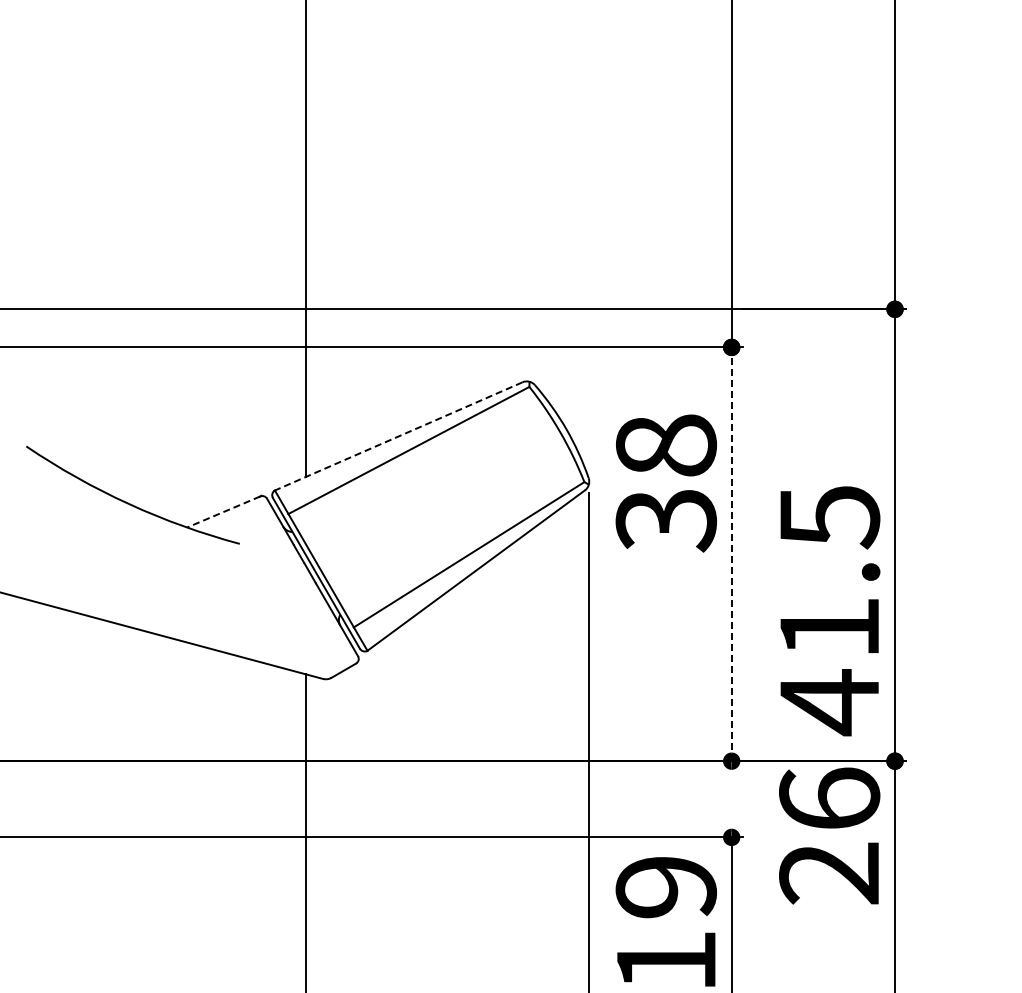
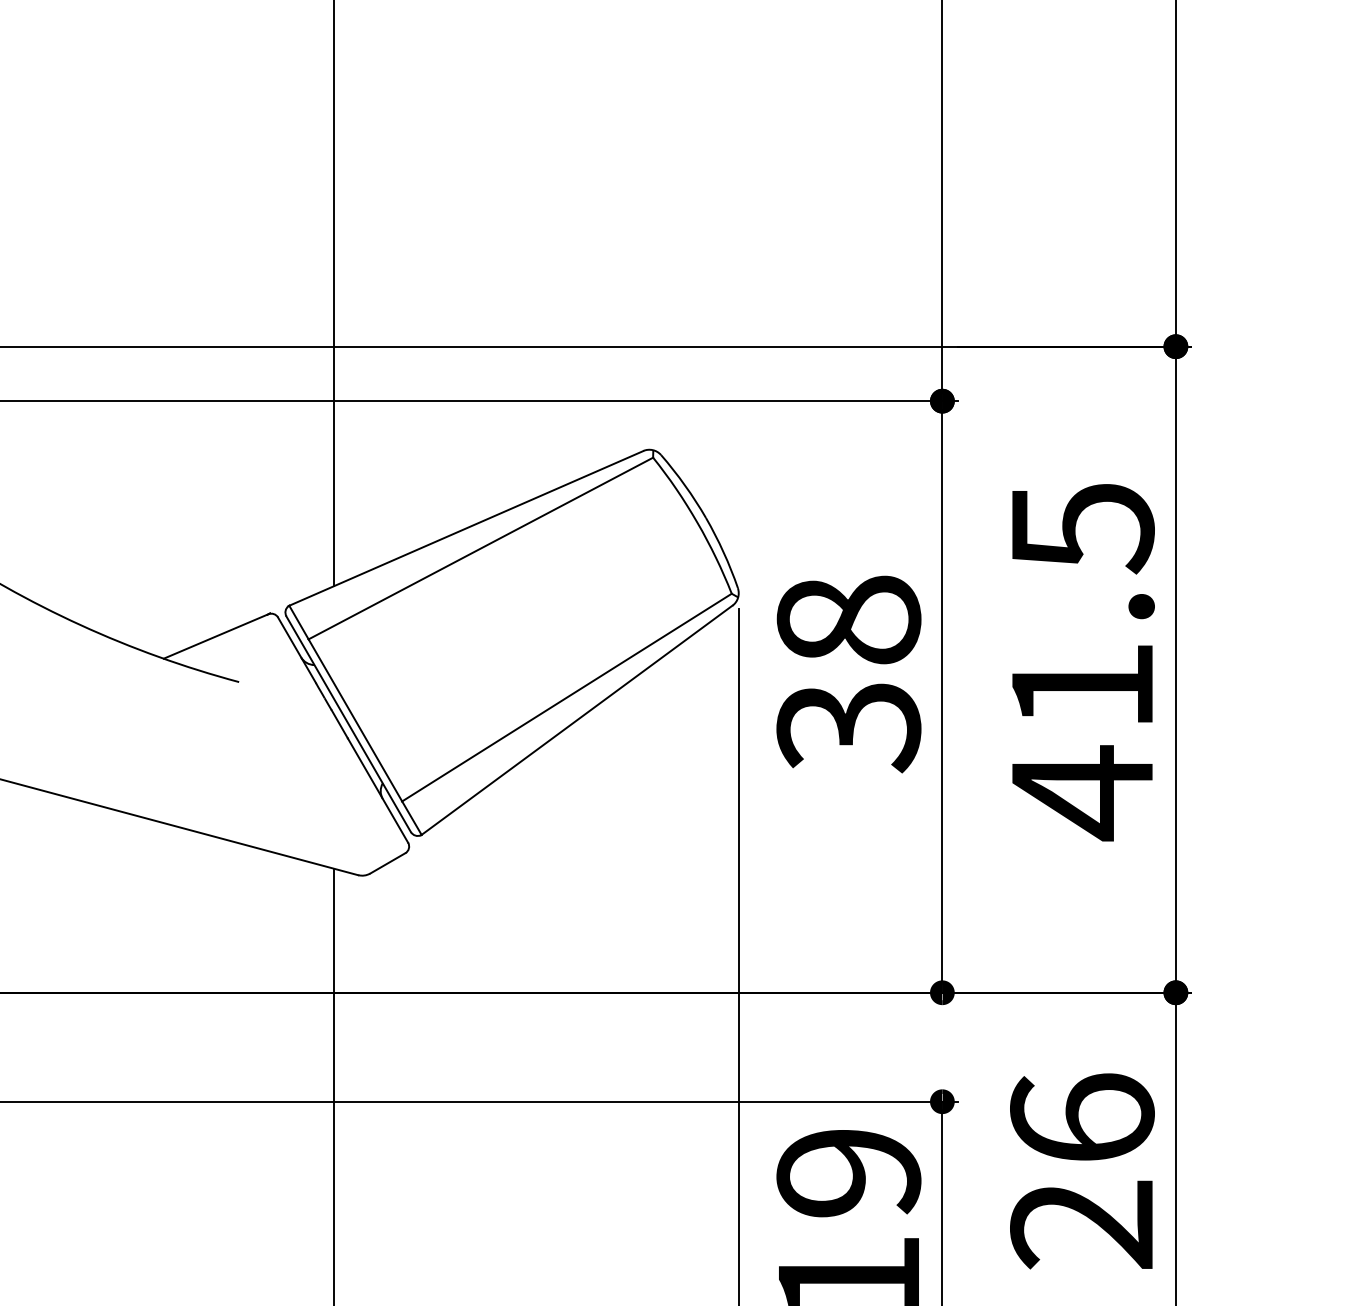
line: (398, 436) -> (465, 528), dashed -> solid
text: (665, 483) -> (847, 674), moved
line: (223, 512) -> (215, 637), dashed -> solid
line: (731, 554) -> (942, 697), dashed -> solid
text: (830, 611) -> (1083, 662), moved
text: (829, 835) -> (1082, 1170), moved

